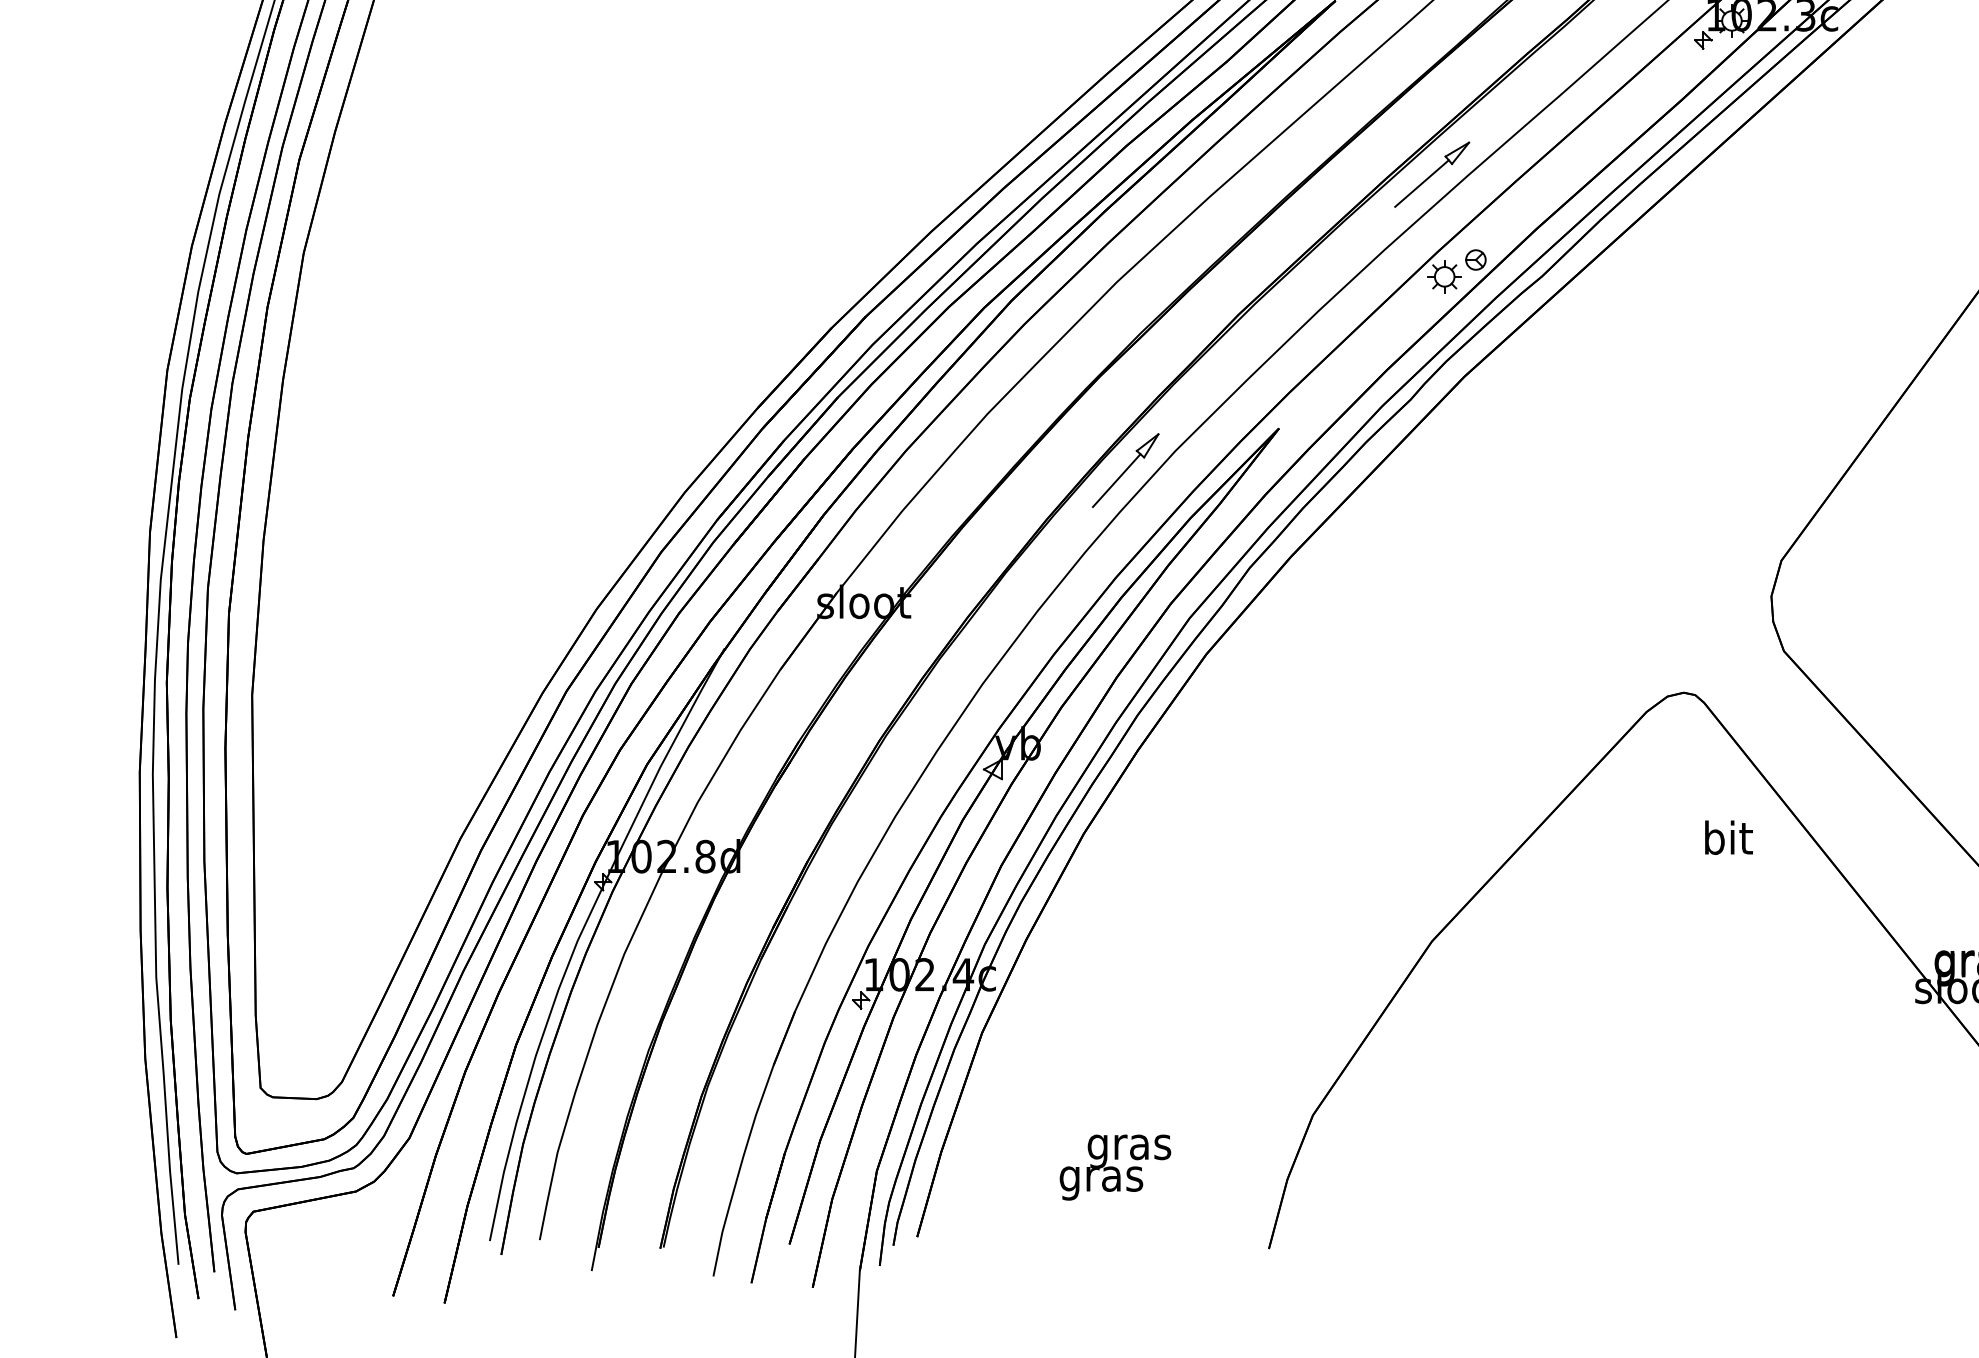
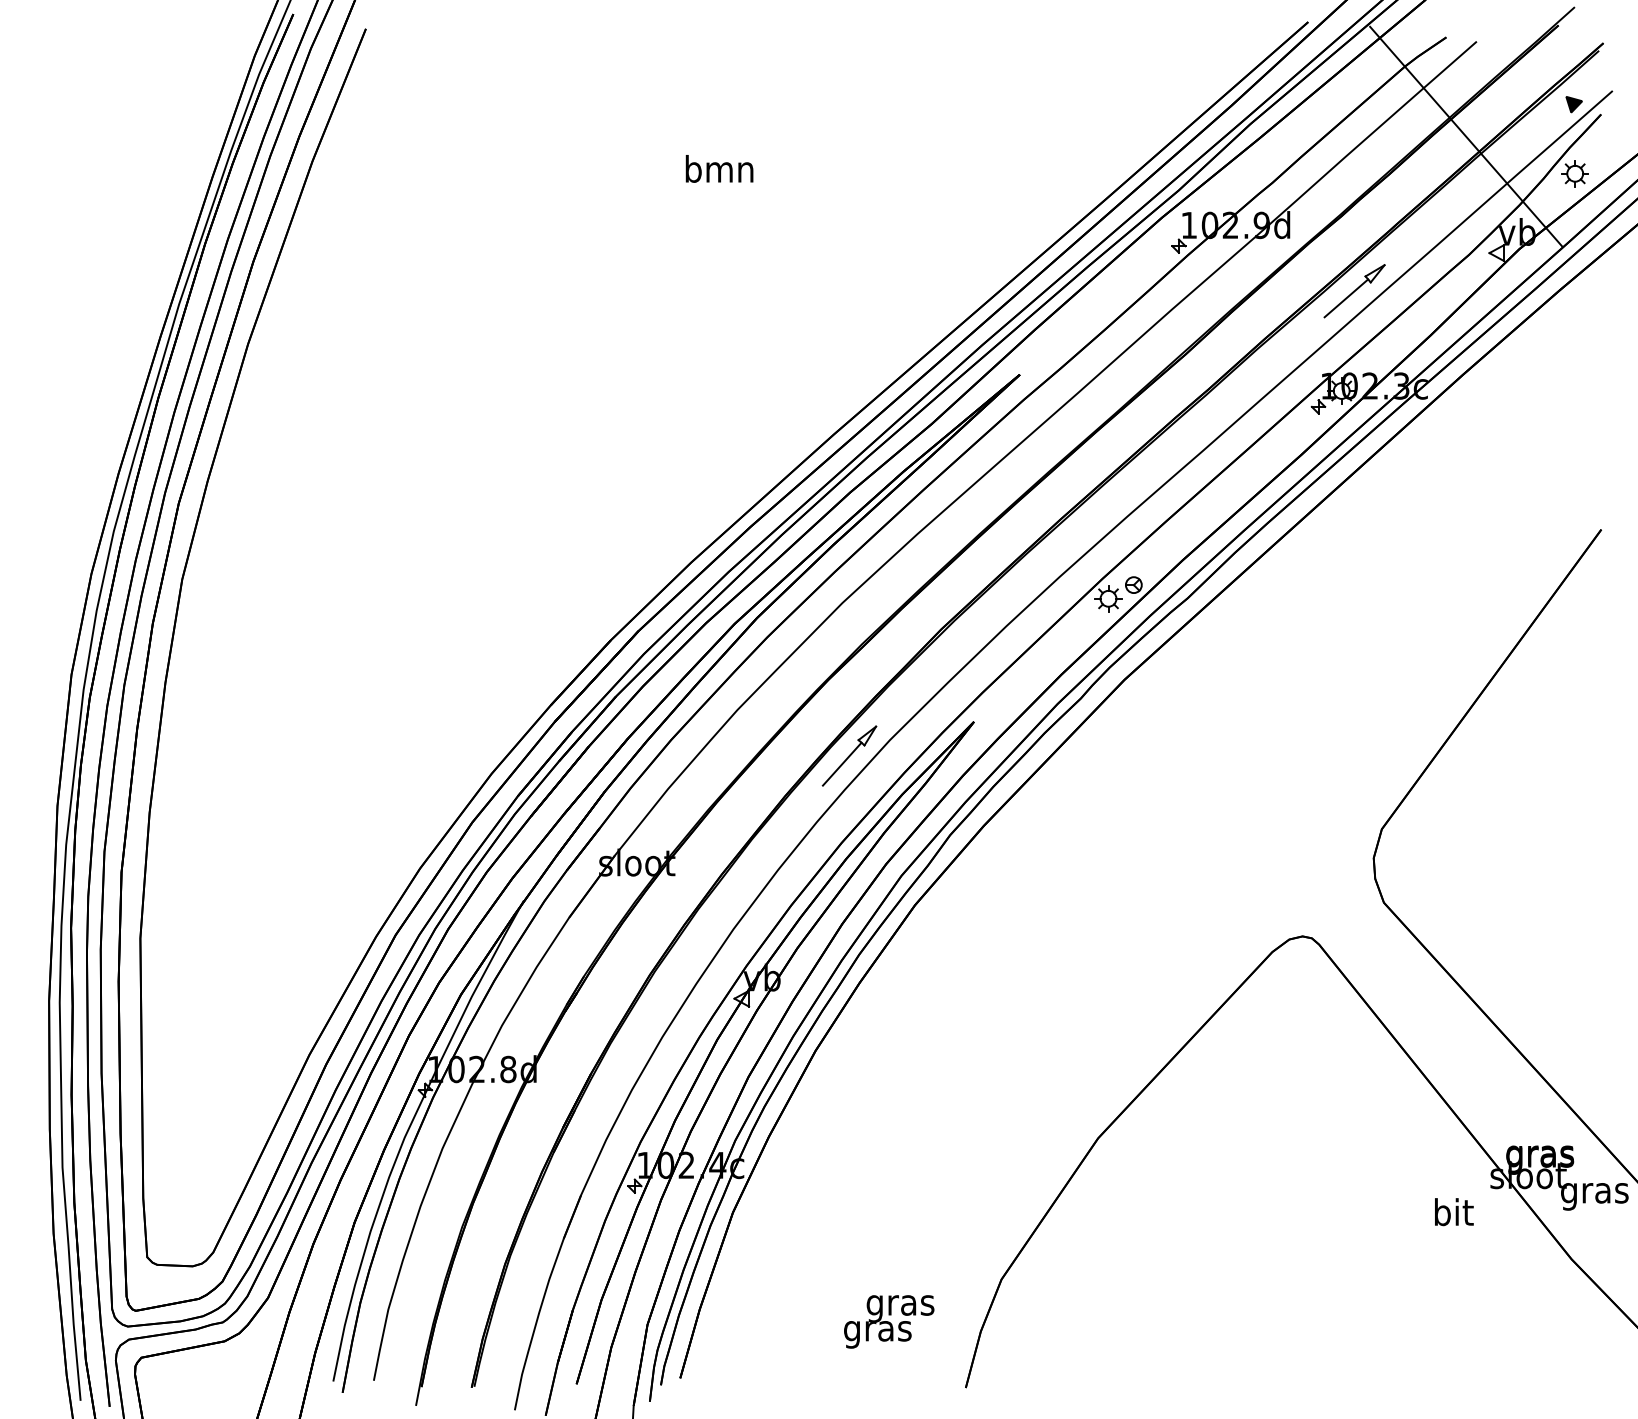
part: (1432, 174) -> (1098, 515), removed
text: (1729, 838) -> (1454, 1212), moved
text: (1115, 1167) -> (889, 1321), moved

